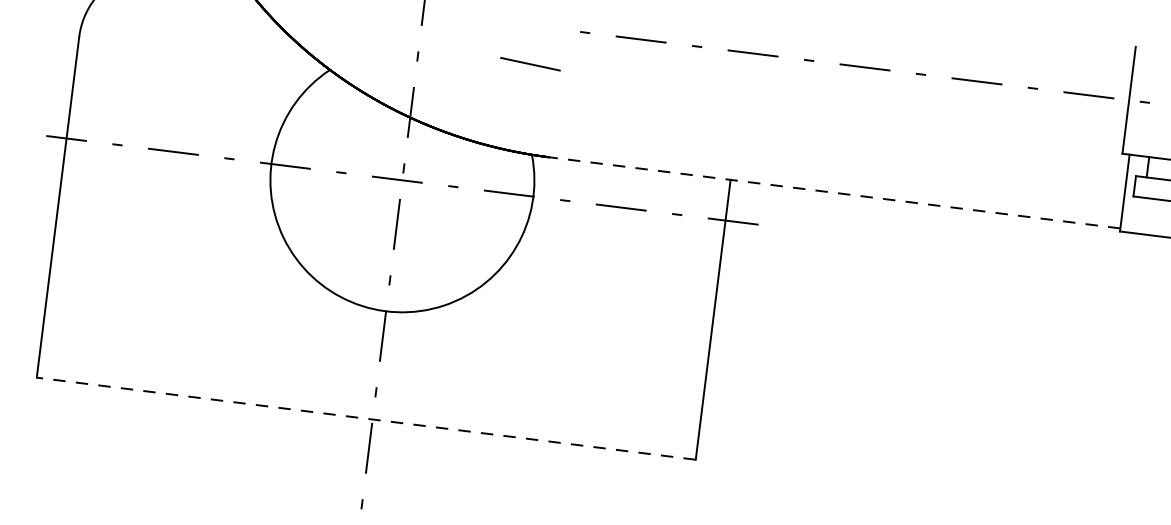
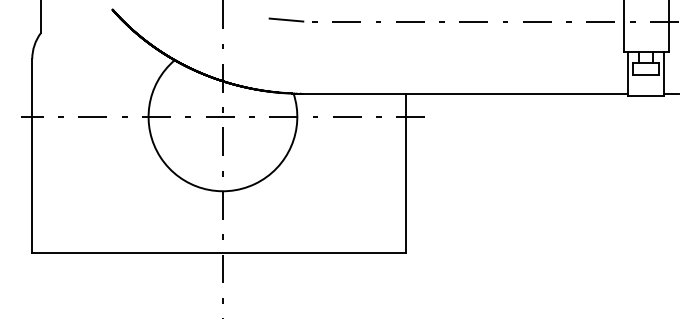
line: (530, 63) -> (286, 19), moved
line: (834, 192) -> (465, 93), dashed -> solid
line: (364, 418) -> (218, 252), dashed -> solid

